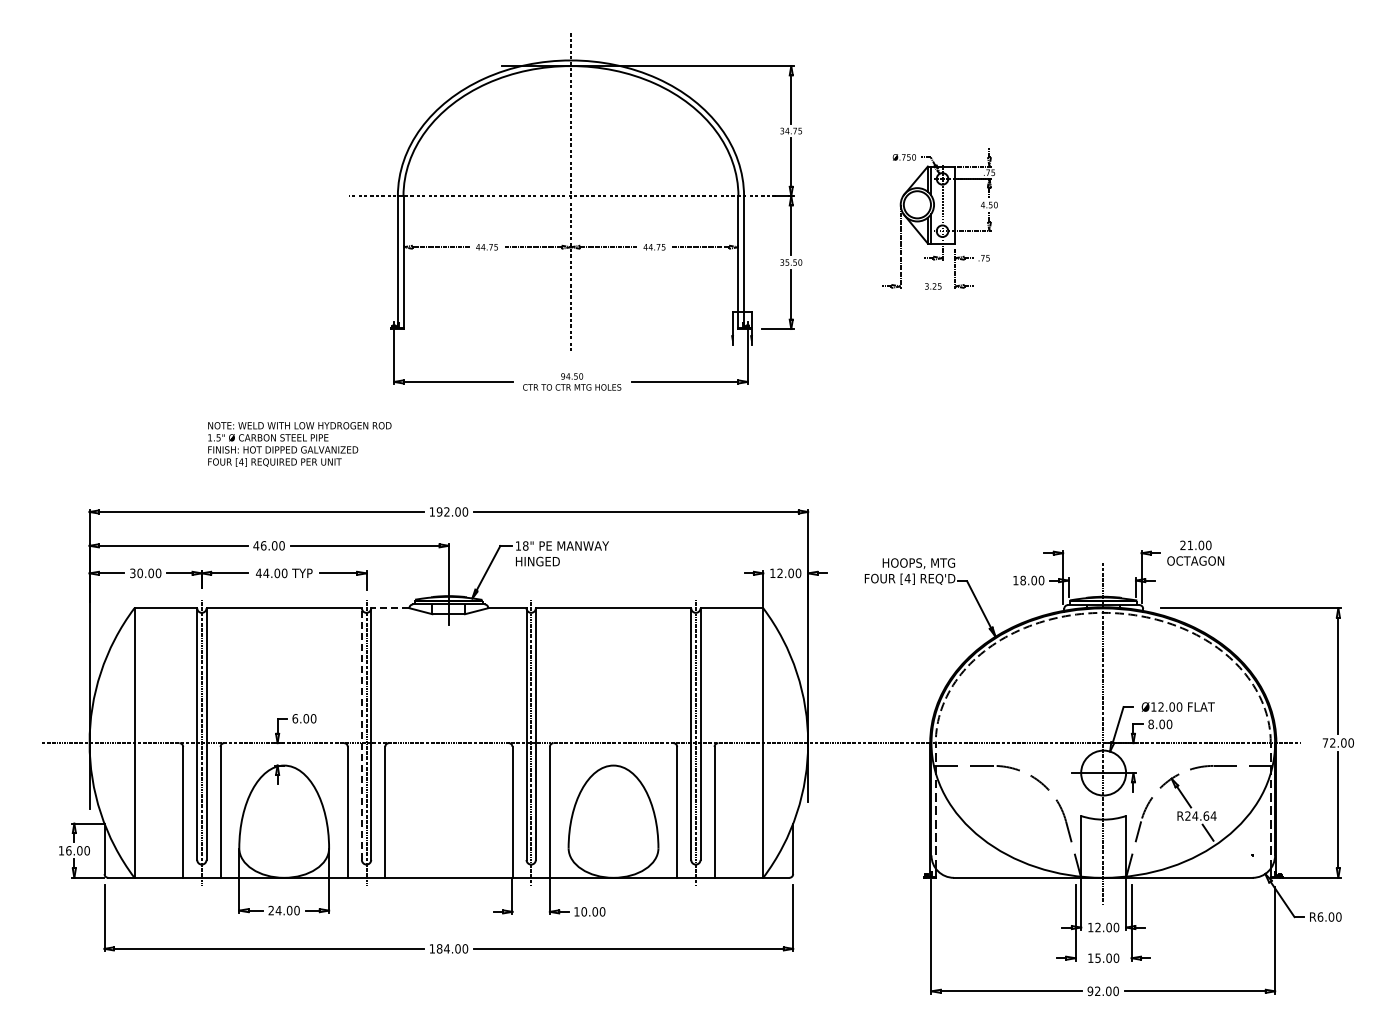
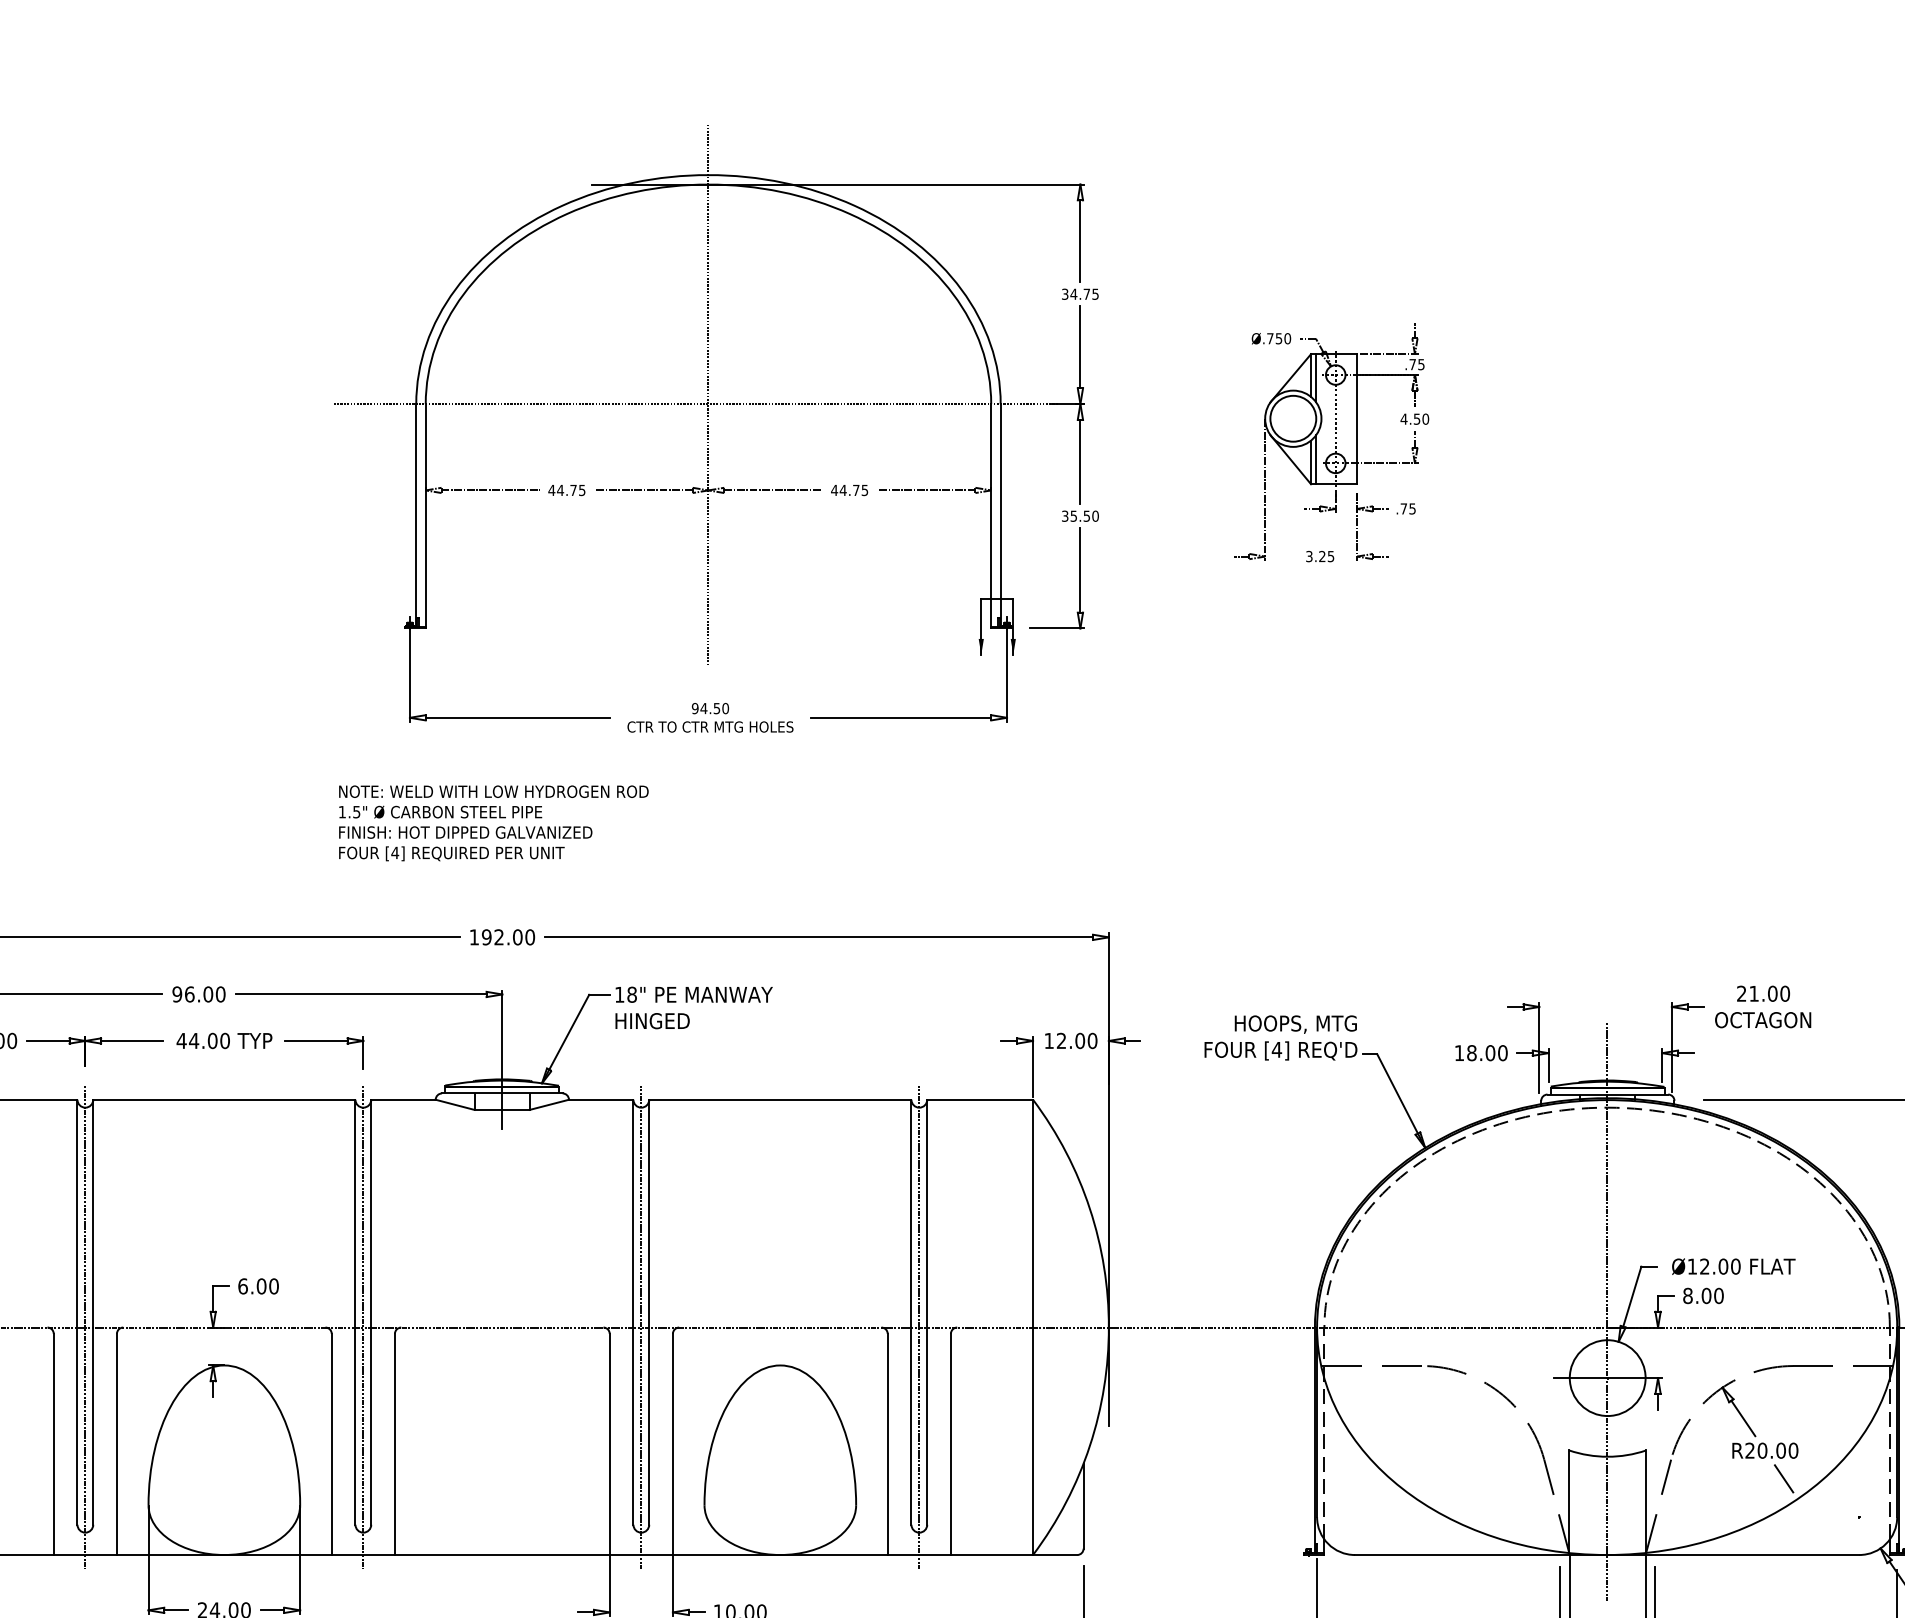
text: (299, 444) -> (493, 823), moved
text: (256, 545) -> (177, 993), 46.00 -> 96.00
line: (389, 608) -> (402, 1100), dashed -> solid
line: (361, 734) -> (354, 1312), dashed -> solid
text: (1204, 815) -> (1777, 1449), R24.64 -> R20.00

